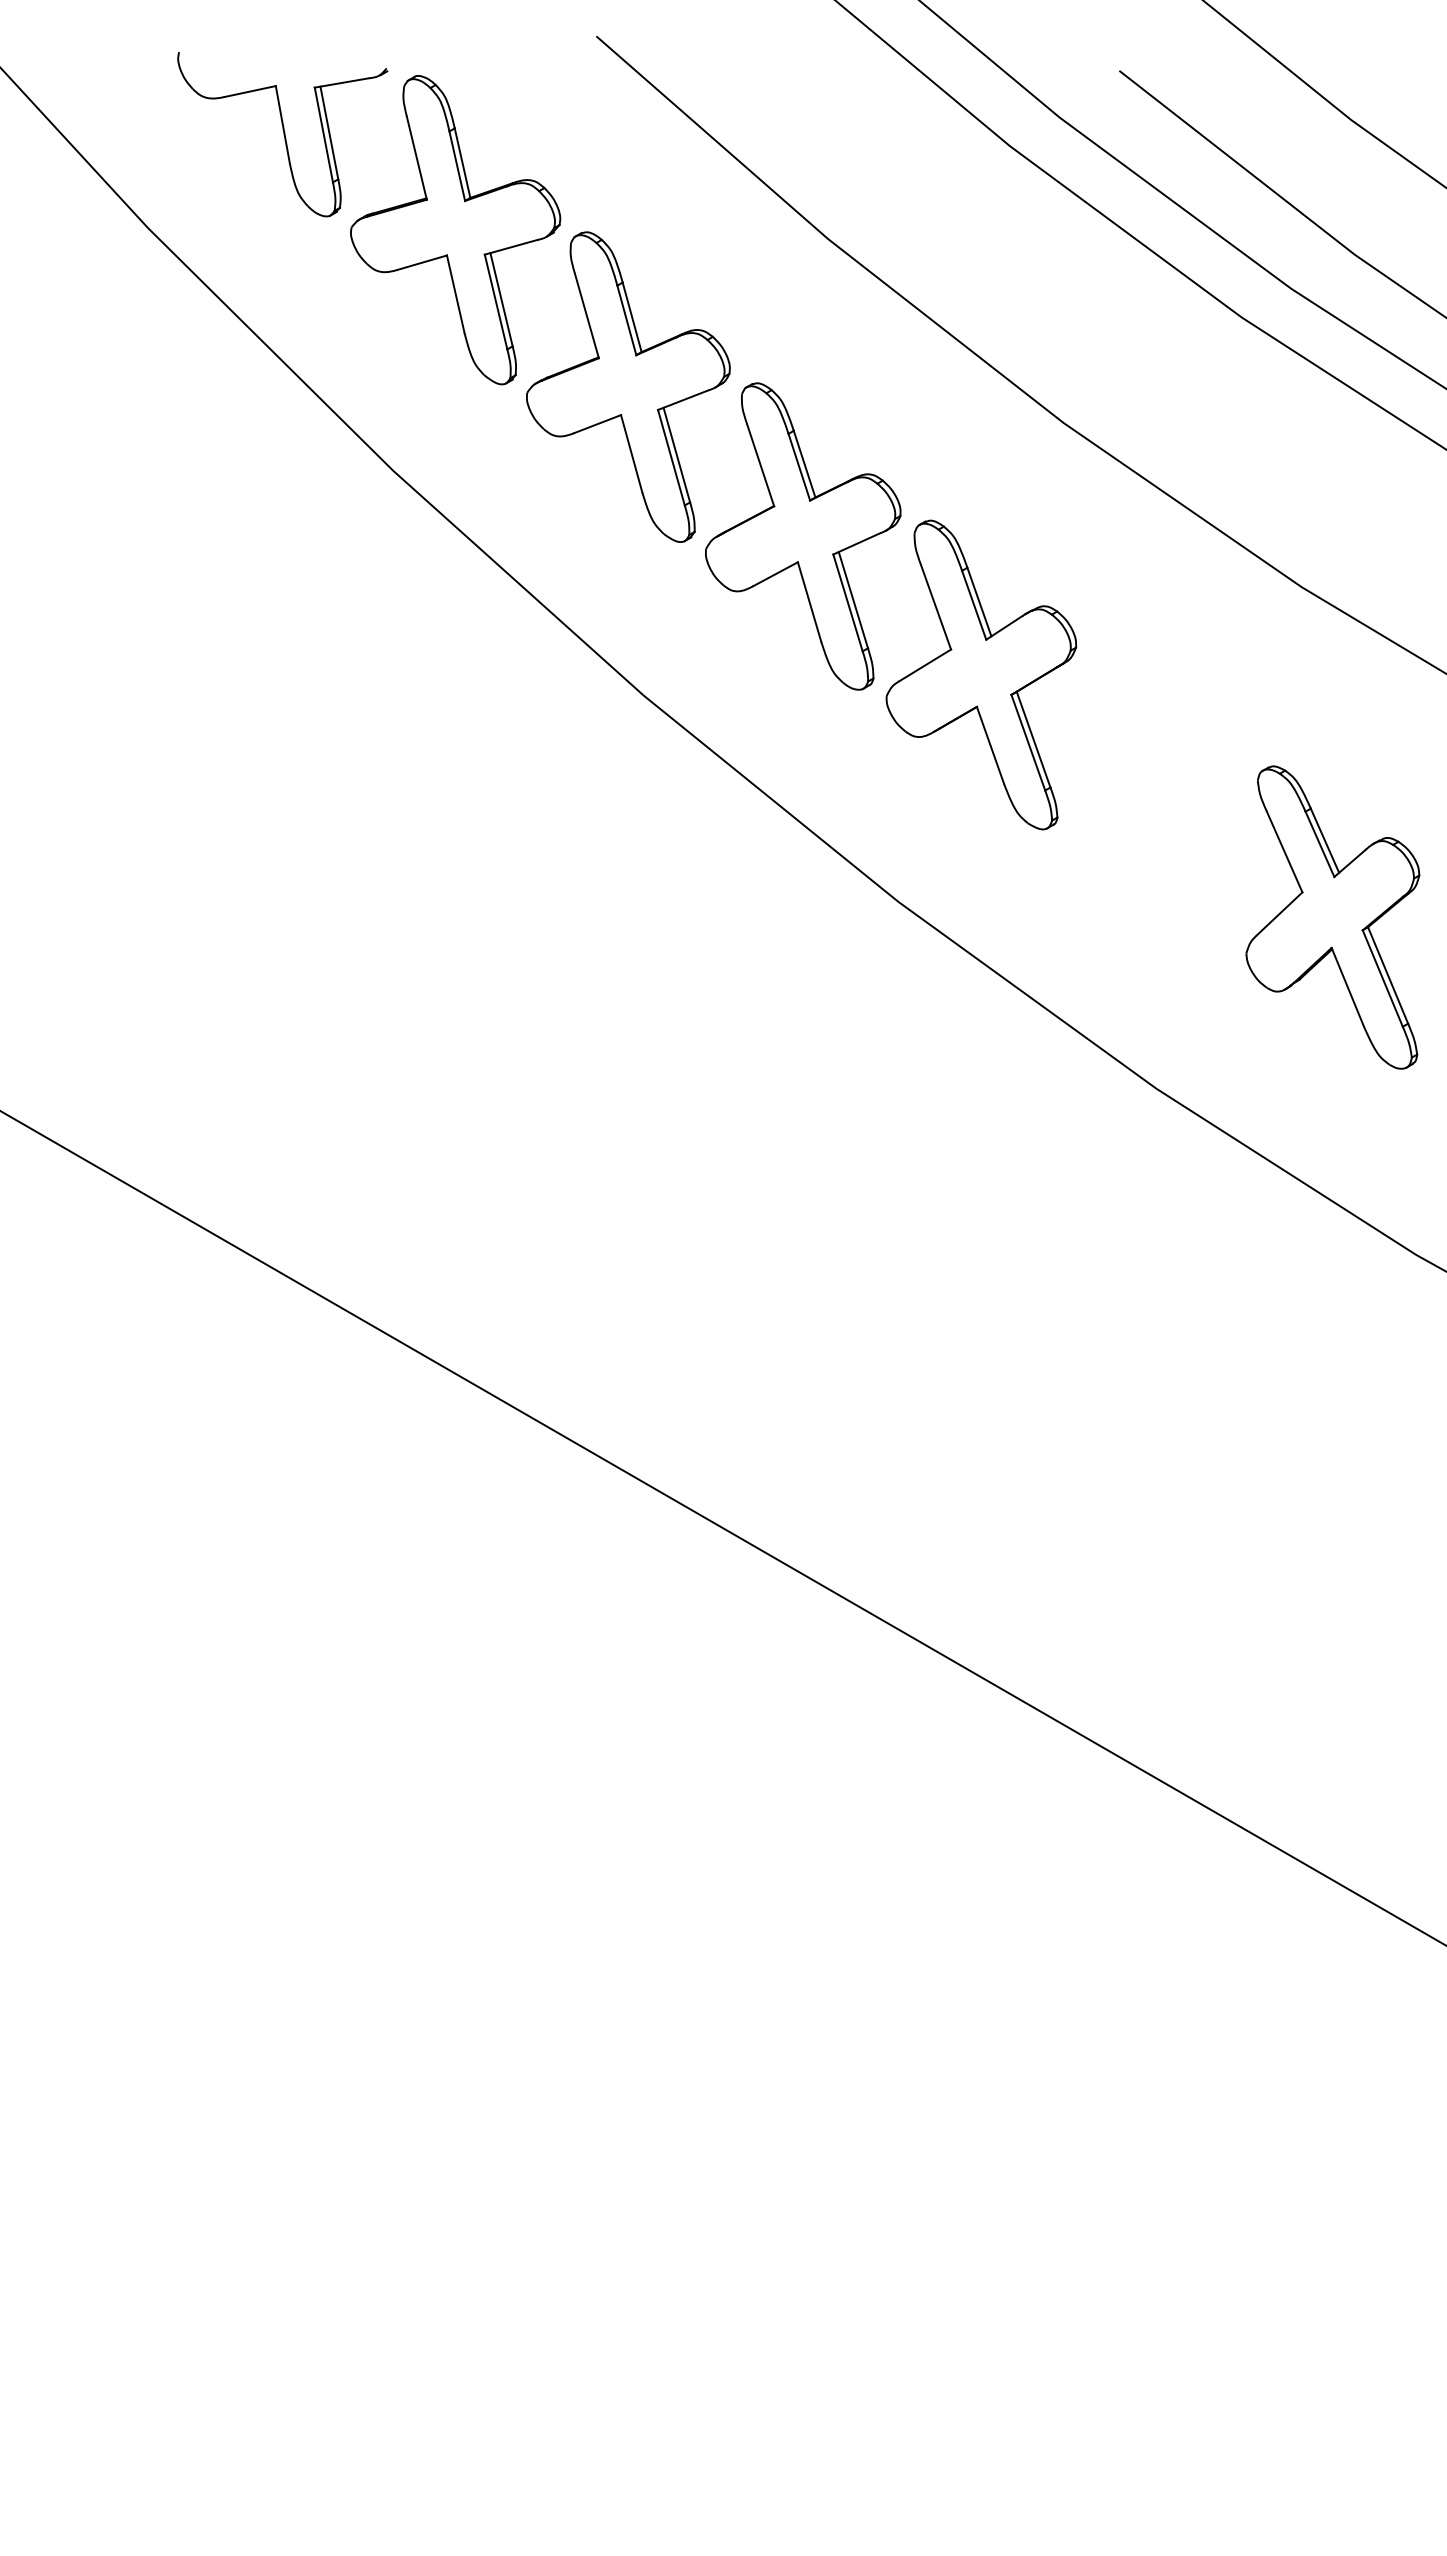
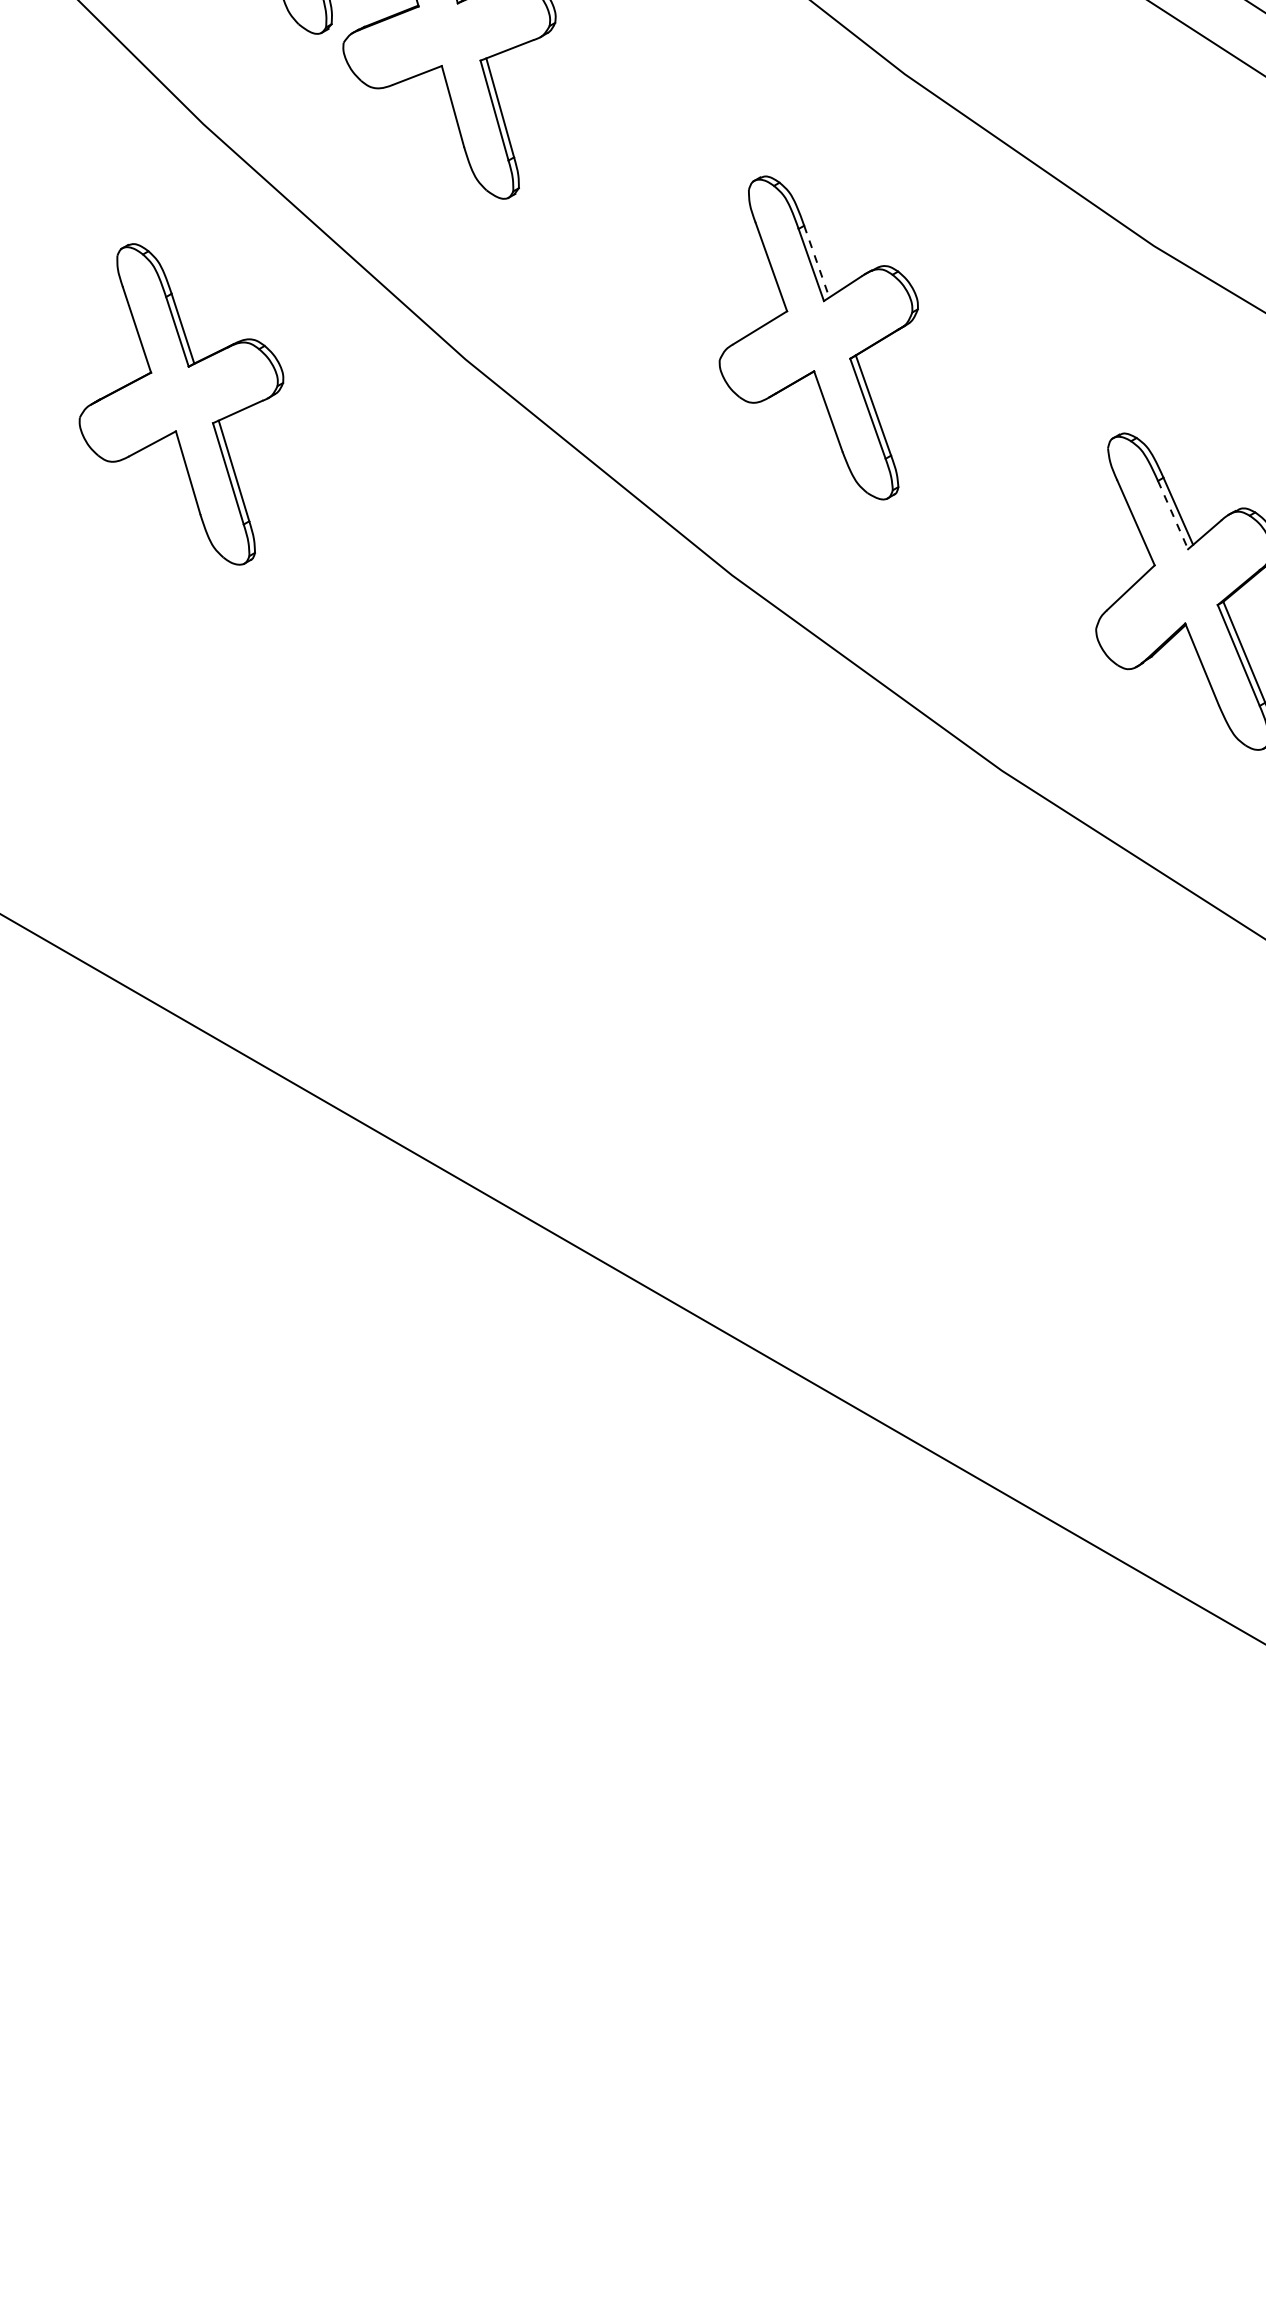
part: (803, 536) -> (181, 404), moved
line: (979, 602) -> (816, 262), solid -> dashed
line: (1319, 844) -> (1172, 515), solid -> dashed

